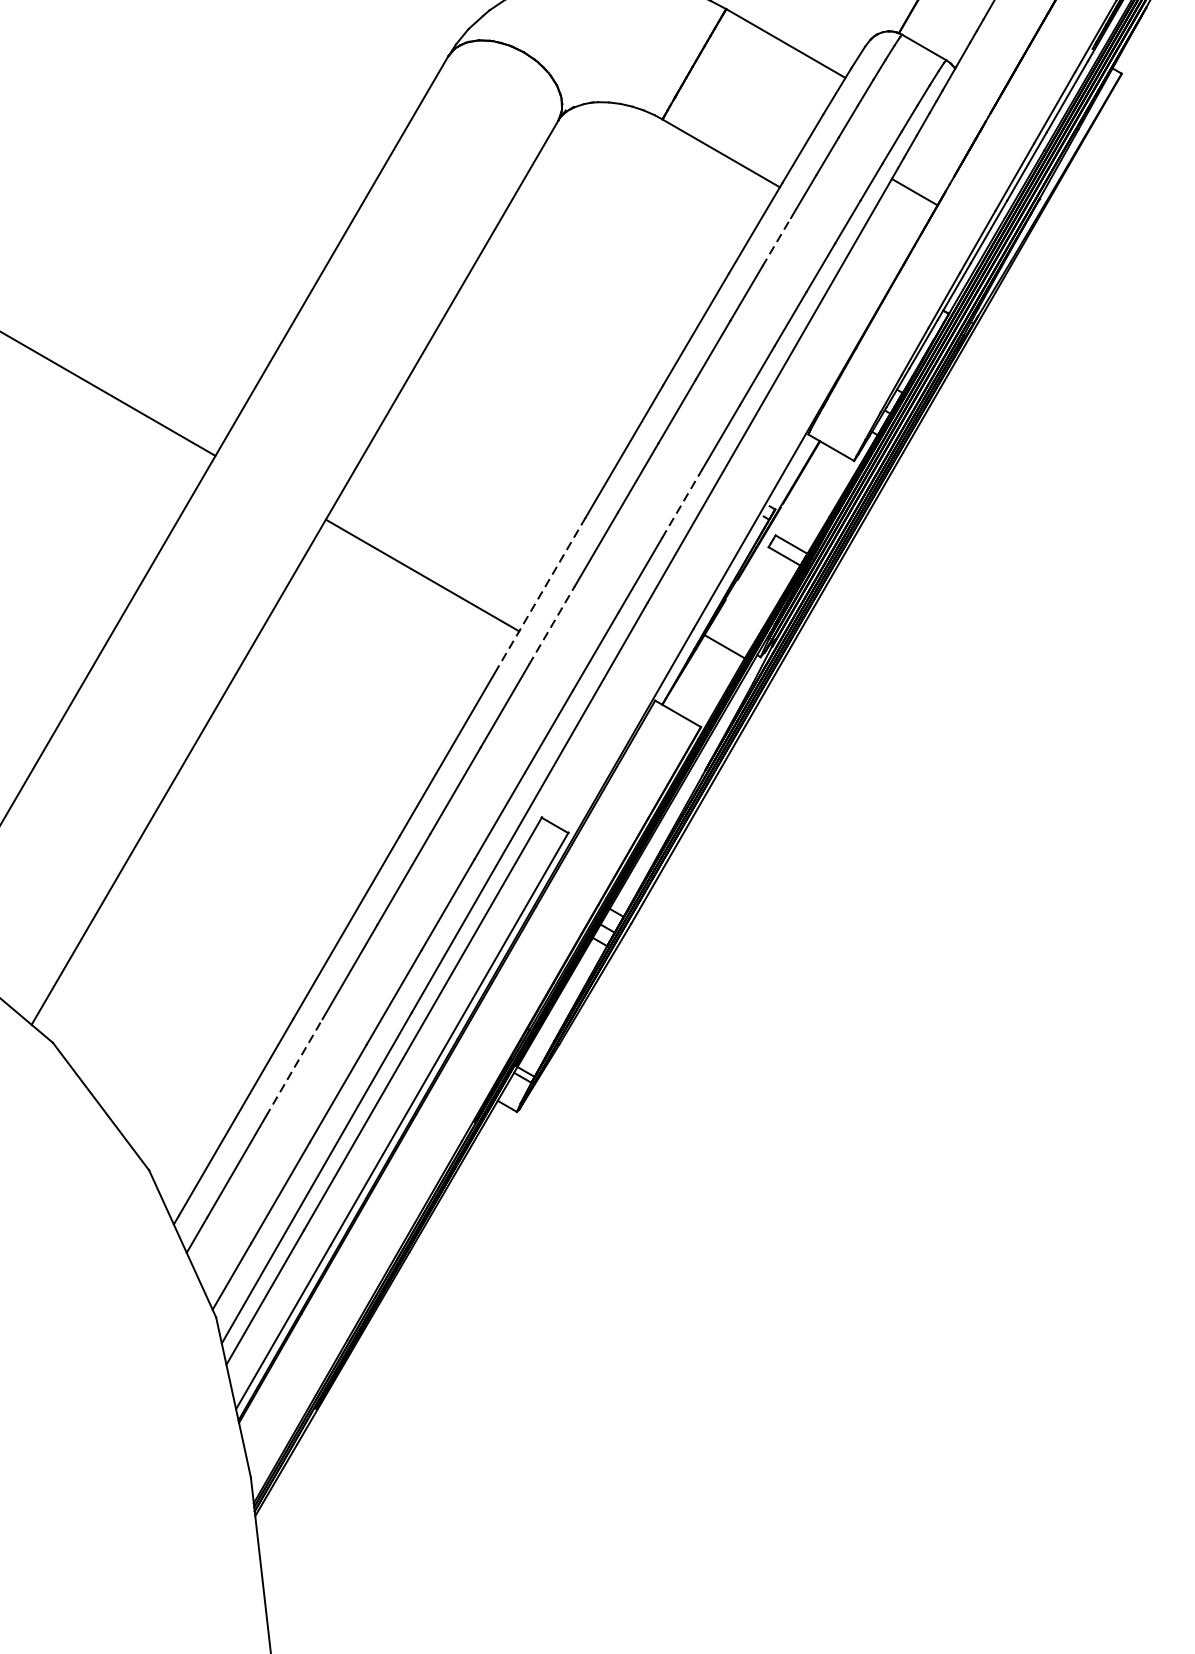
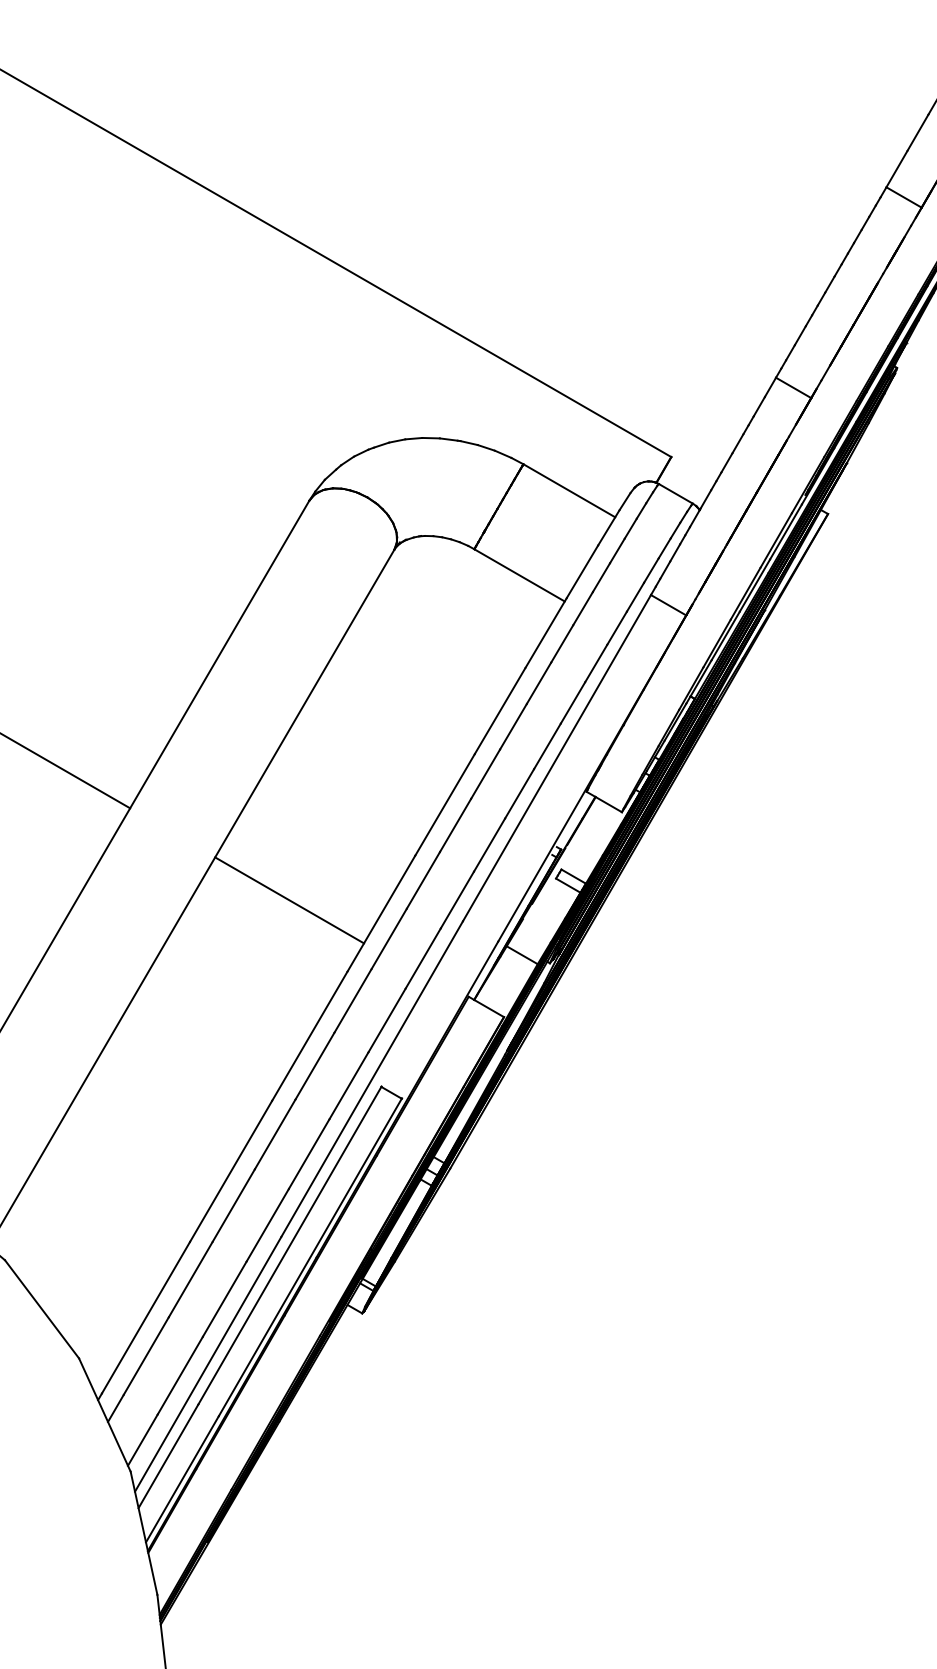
line: (776, 241) -> (562, 643), dashed -> solid
line: (682, 504) -> (489, 845), dashed -> solid
line: (541, 593) -> (381, 914), dashed -> solid
line: (552, 624) -> (389, 938), dashed -> solid
line: (293, 1067) -> (190, 1279), dashed -> solid

